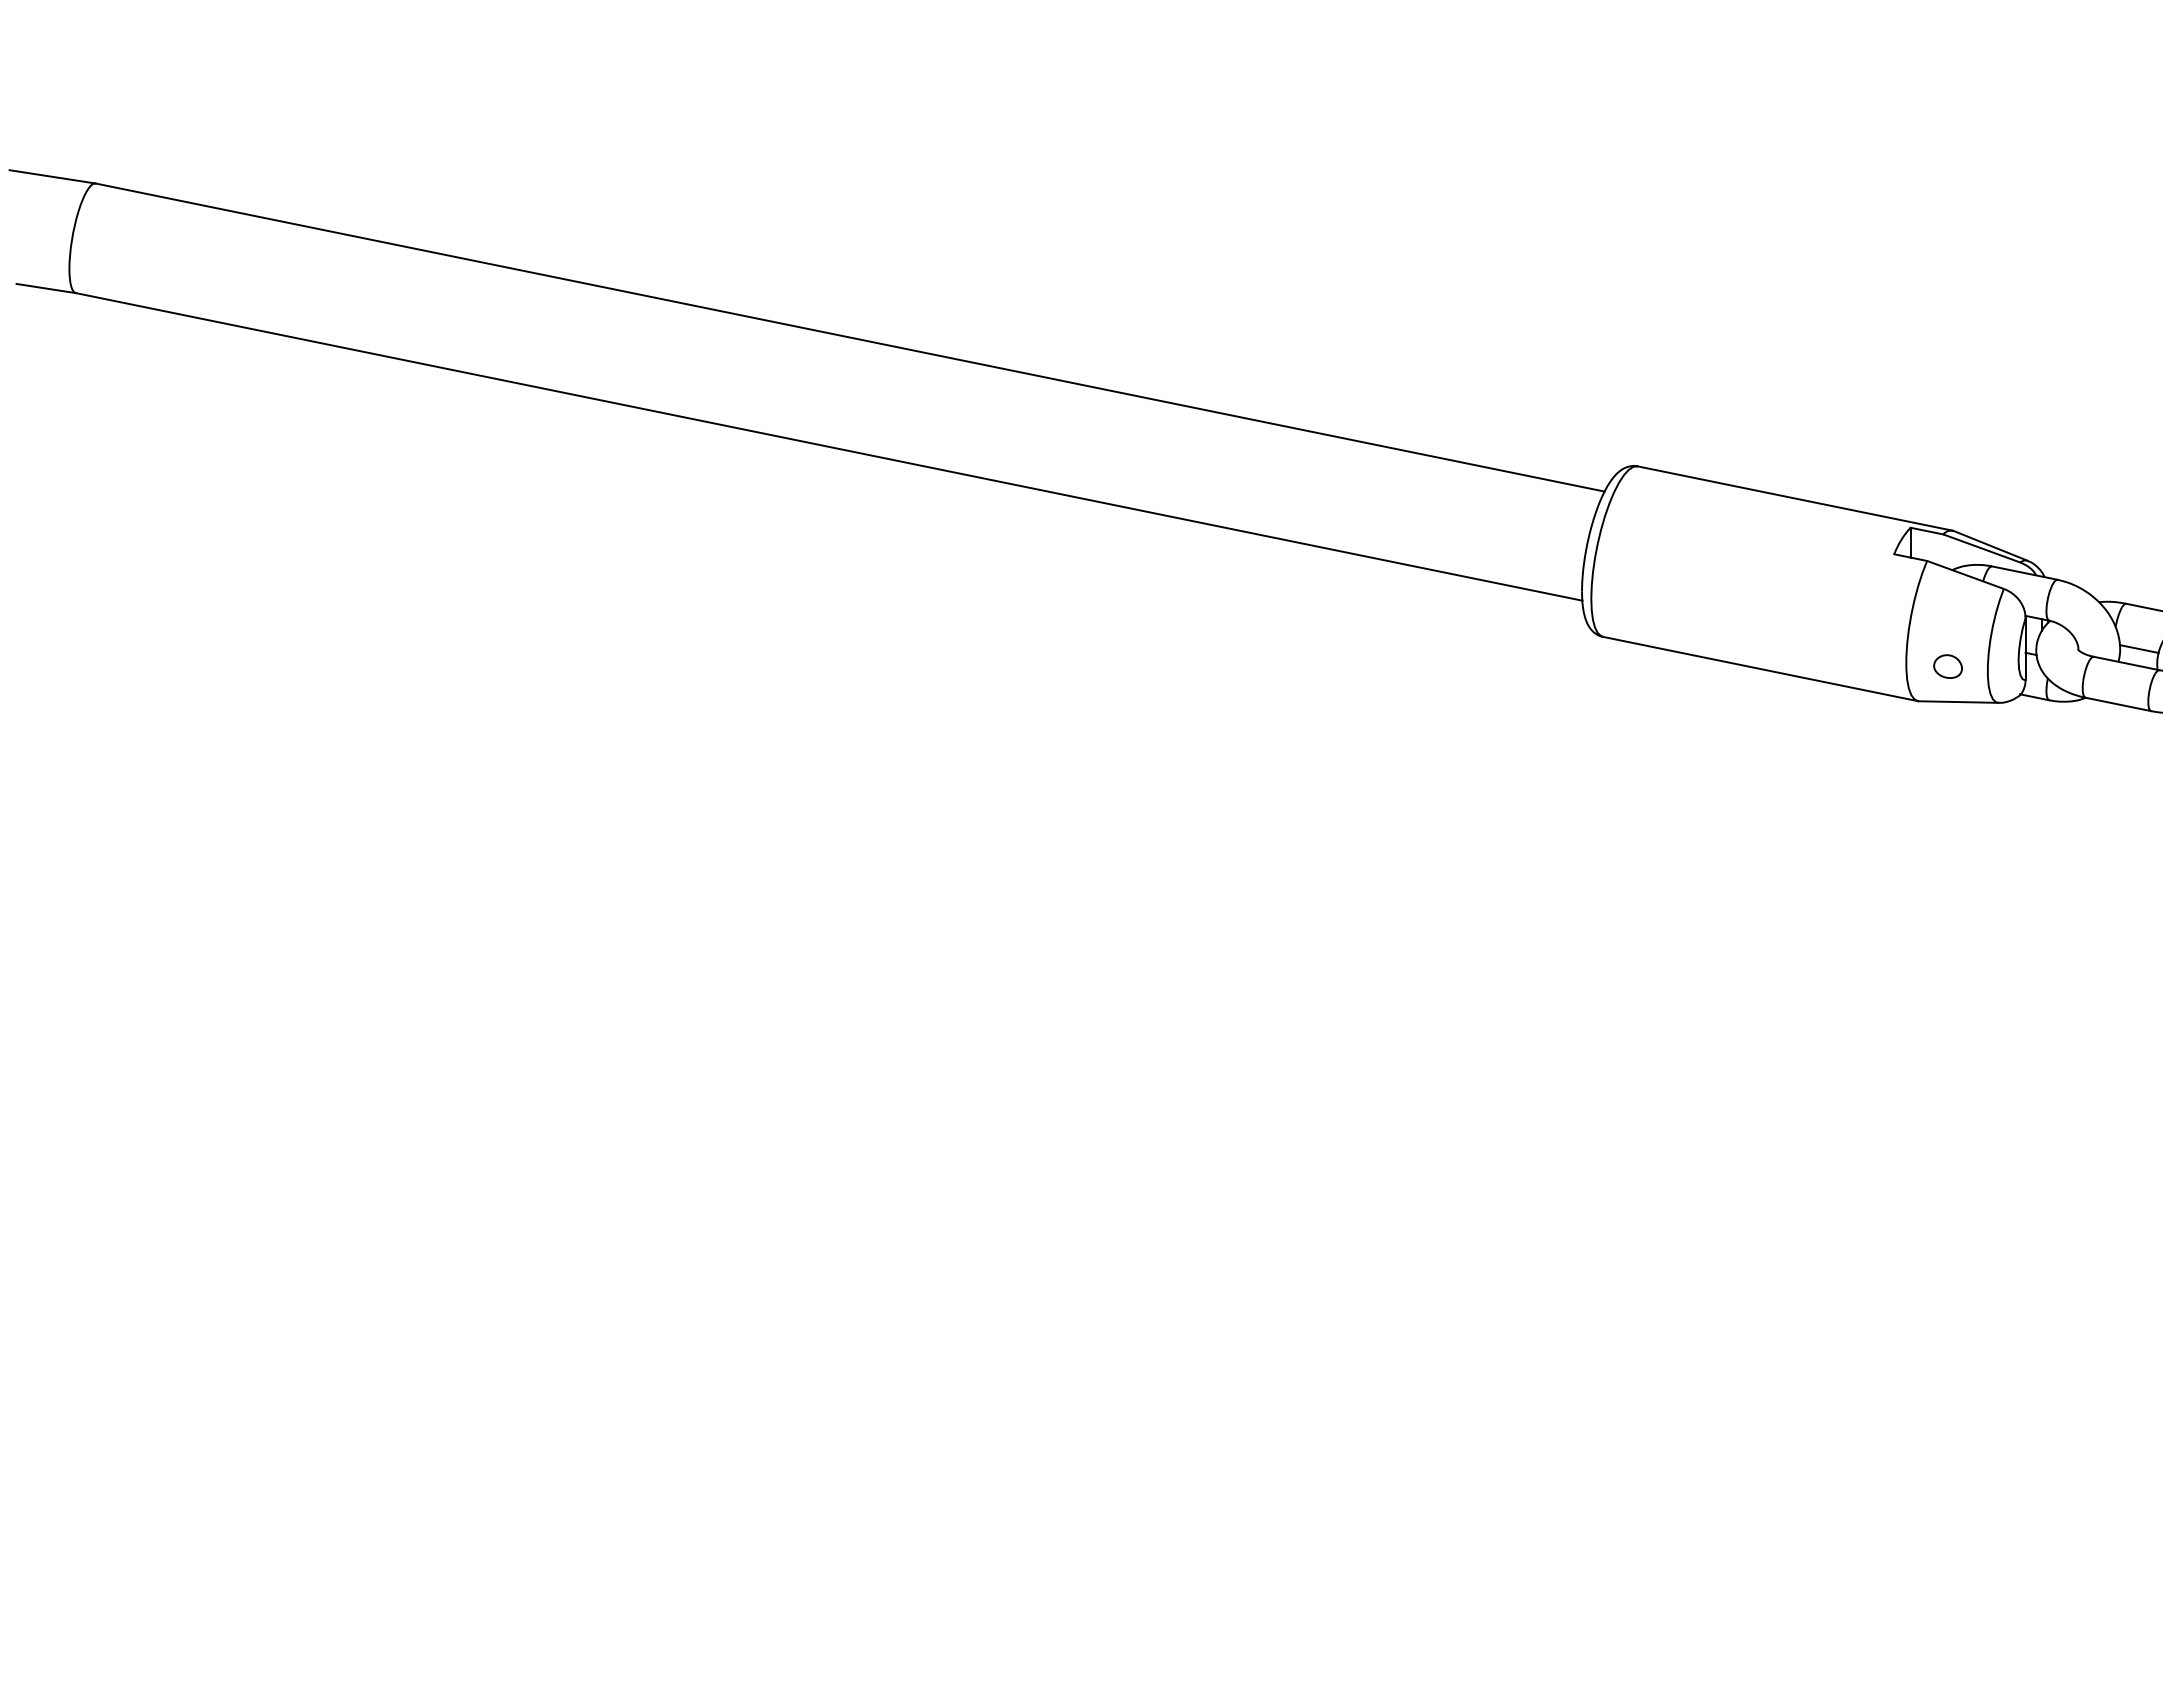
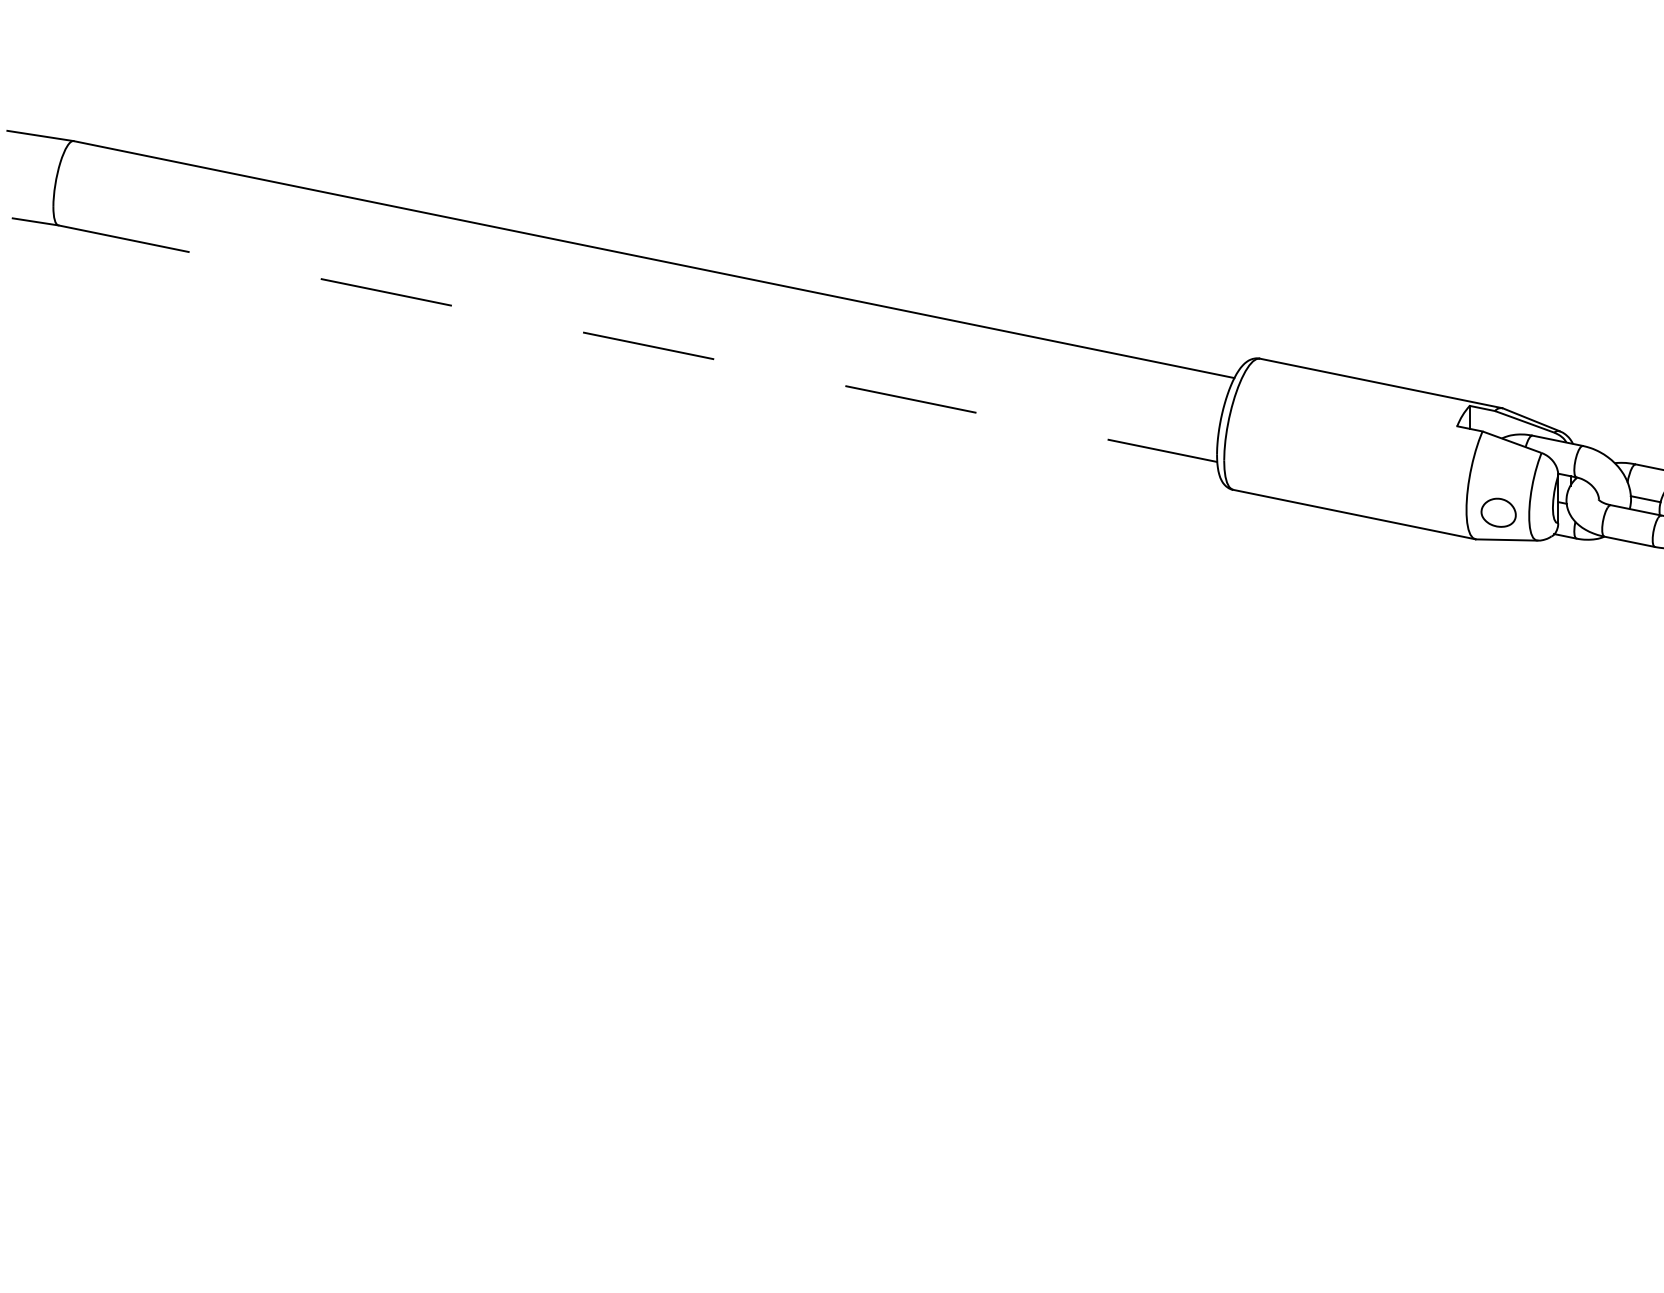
line: (829, 446) -> (638, 343), solid -> dashed
part: (1947, 666) -> (1498, 512), size x1.6

